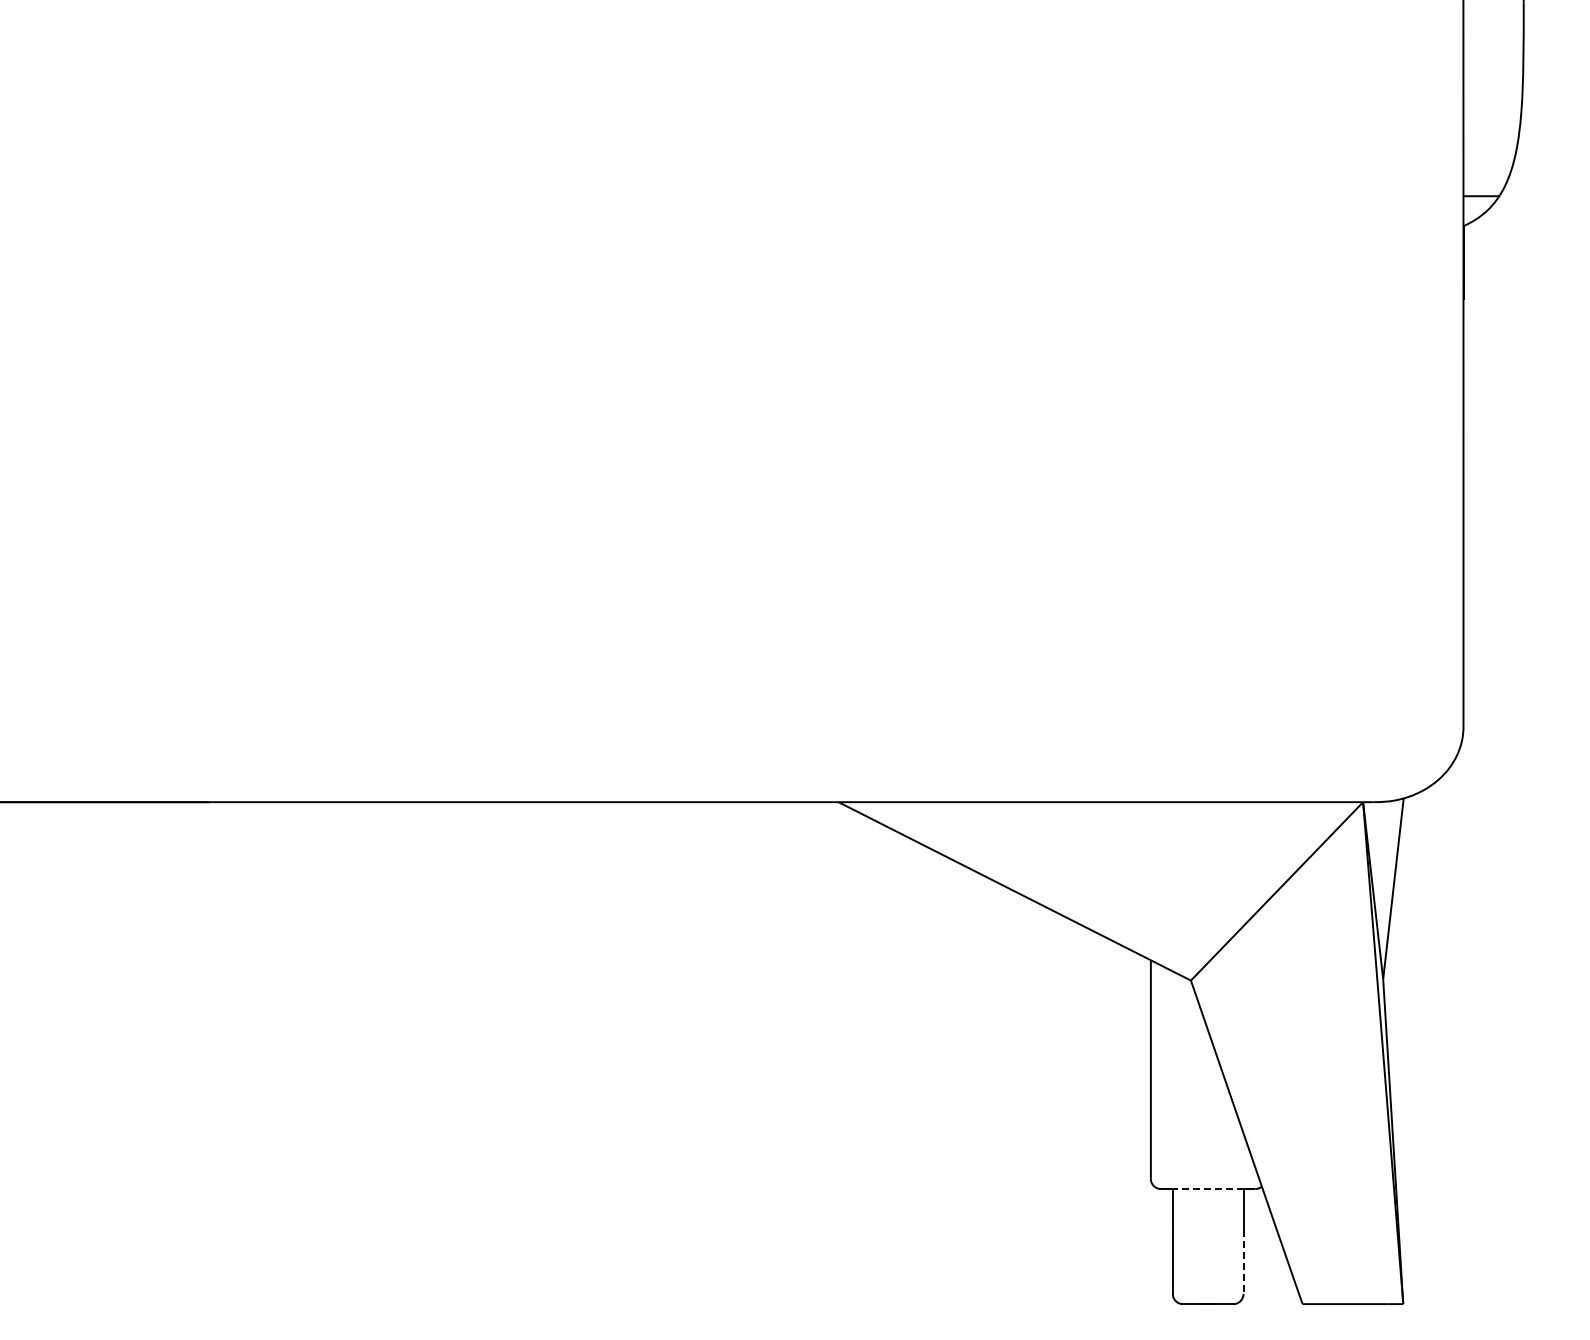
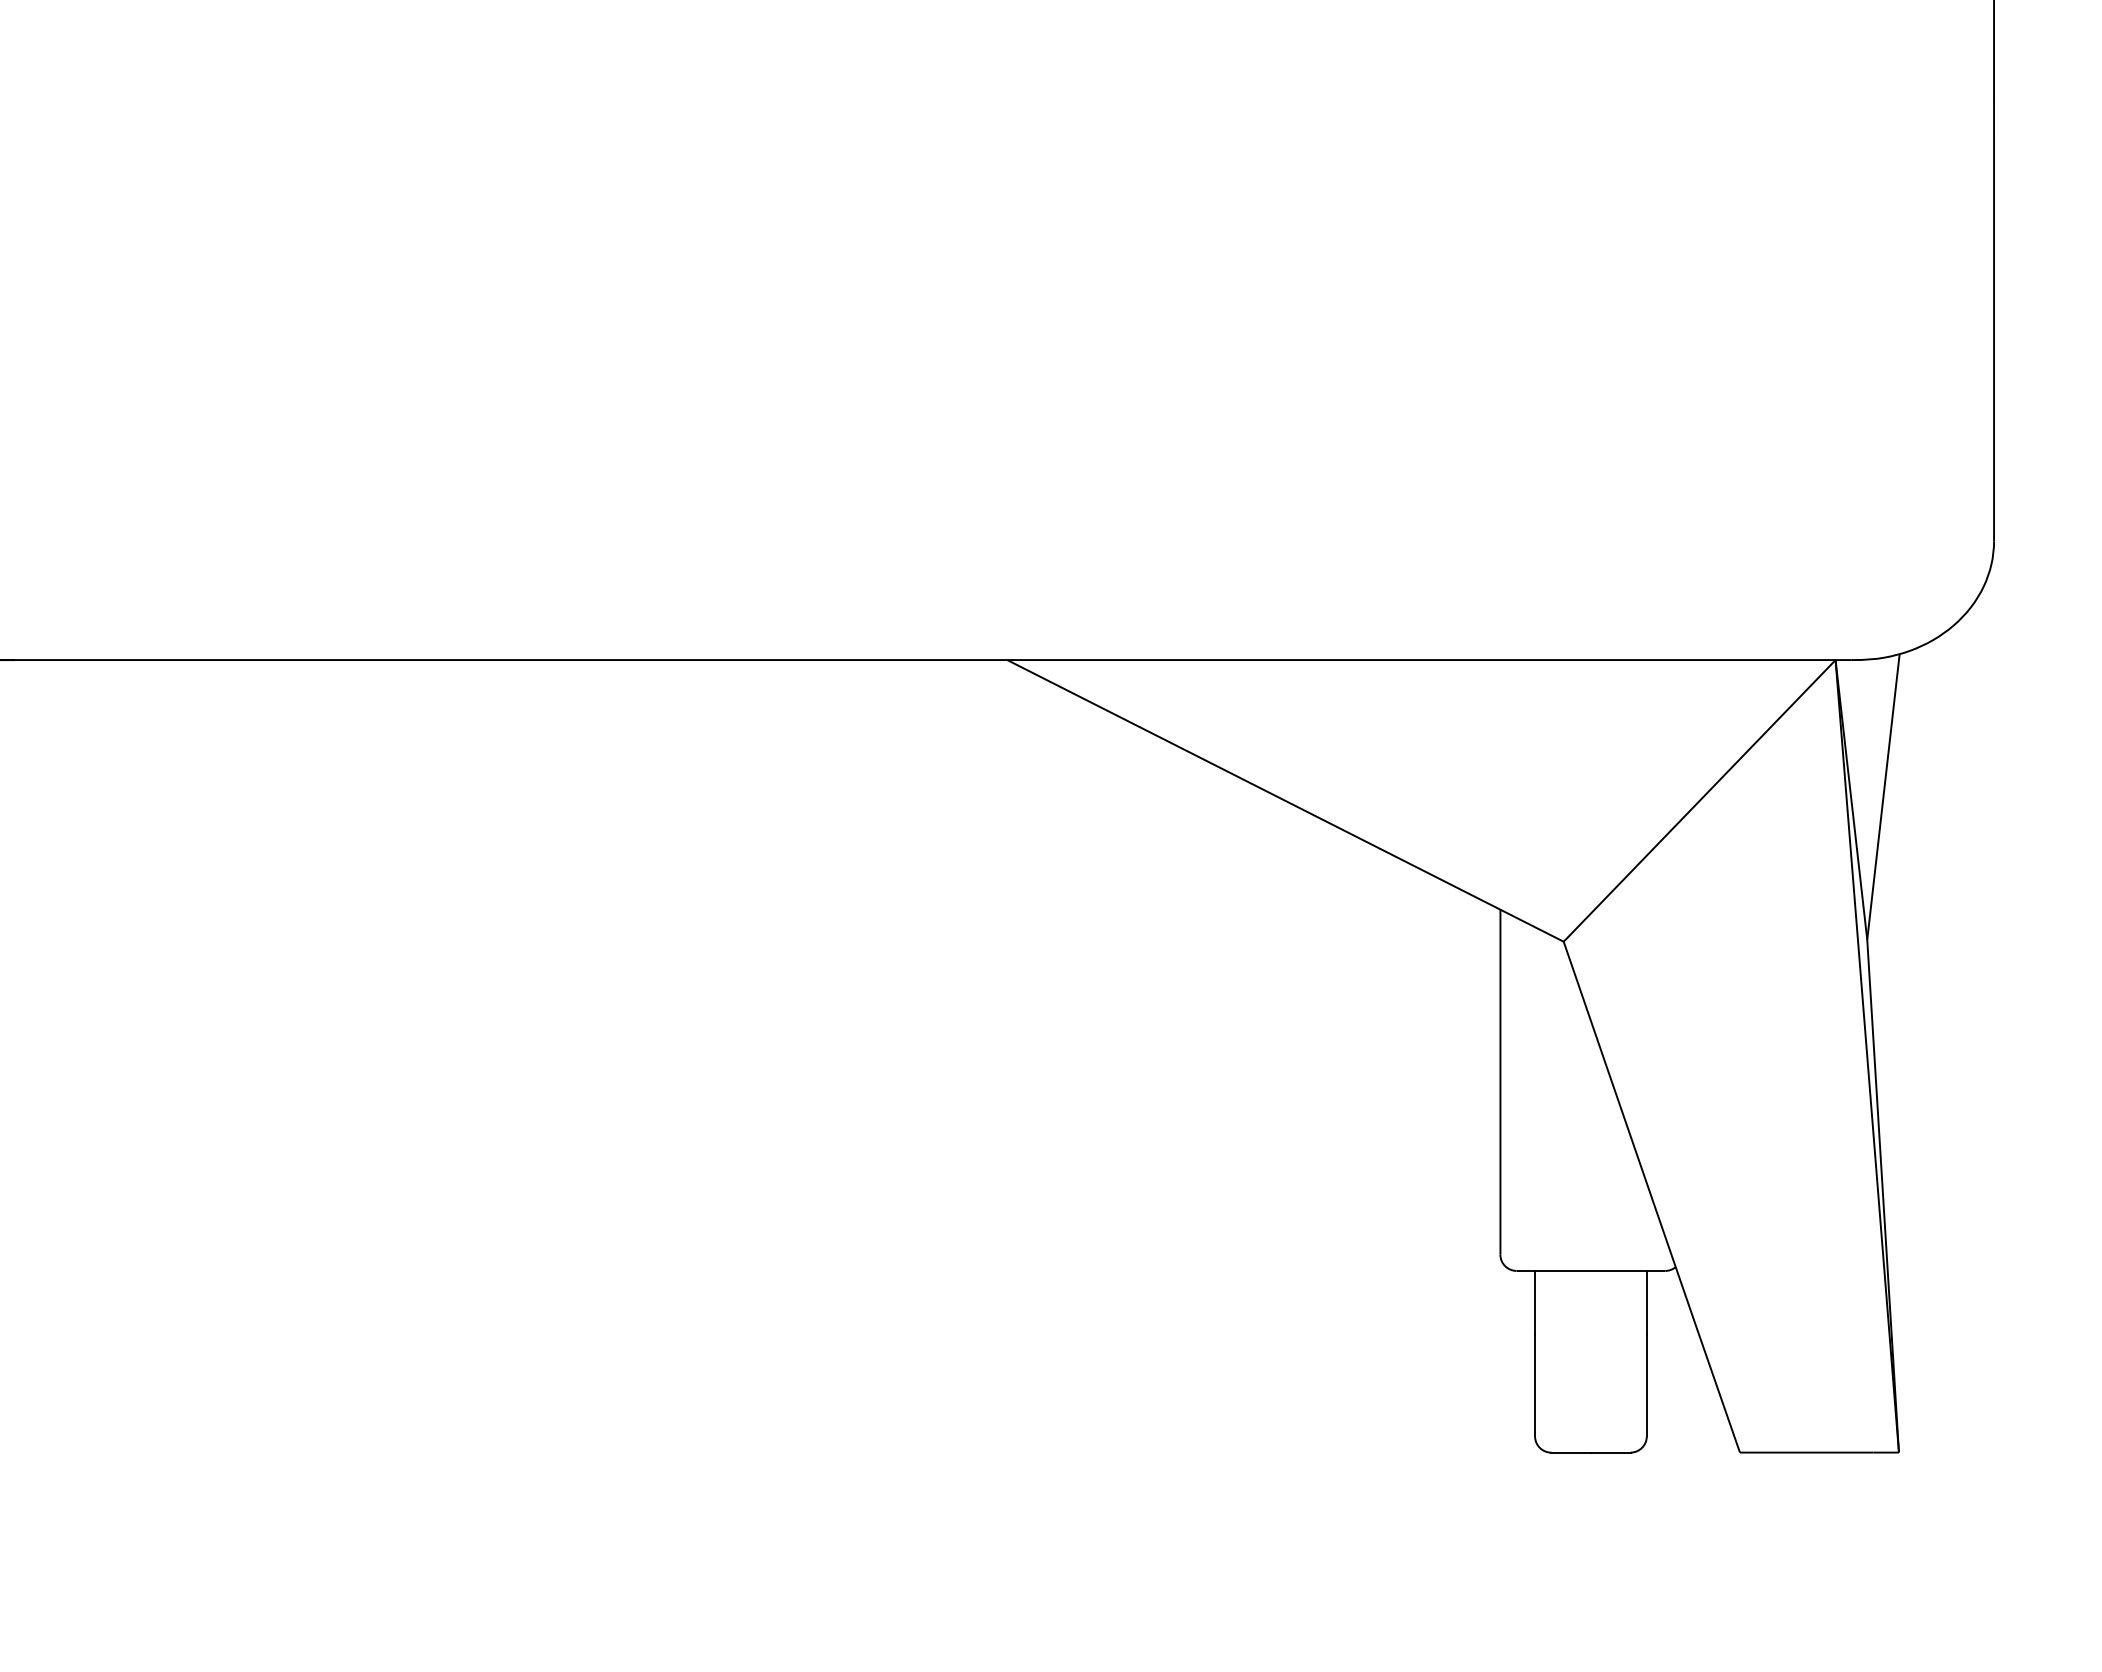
line: (1207, 1189) -> (1589, 1271), dashed -> solid
line: (1243, 1262) -> (1646, 1386), dashed -> solid

